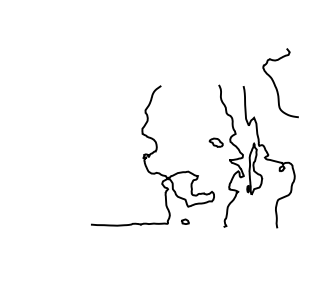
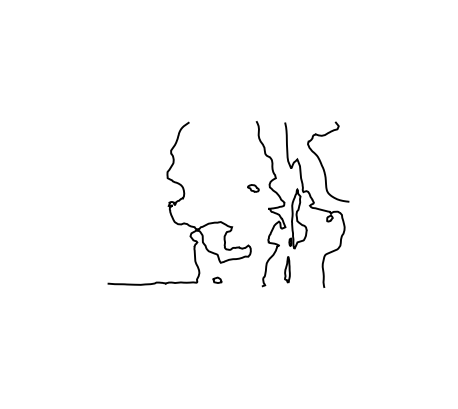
curve: (275, 84) -> (322, 163), moved
part: (216, 142) -> (253, 188), size x0.71
part: (245, 212) -> (287, 269), added

